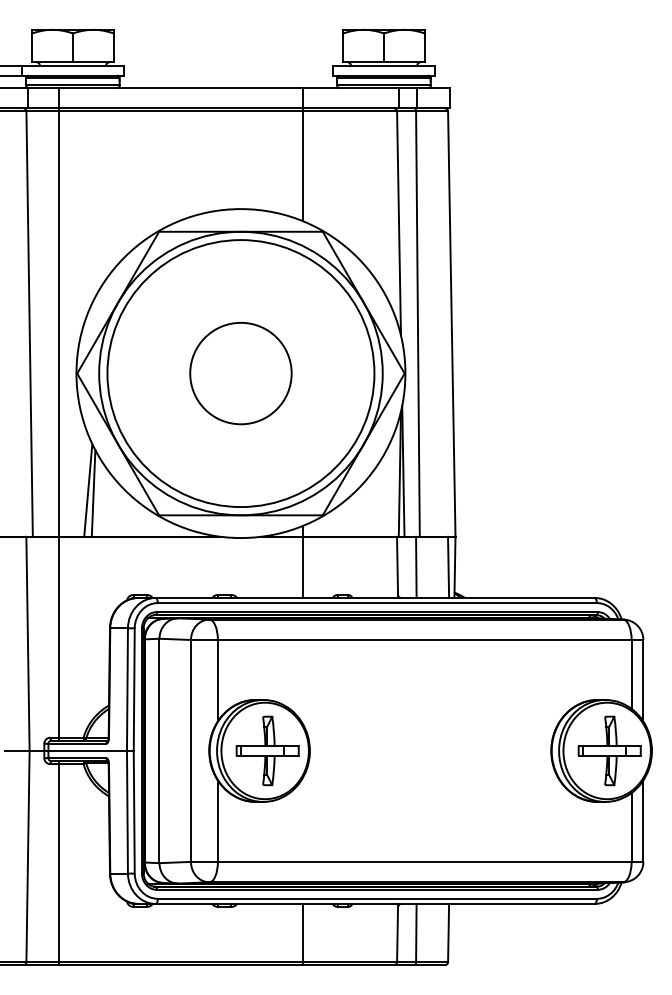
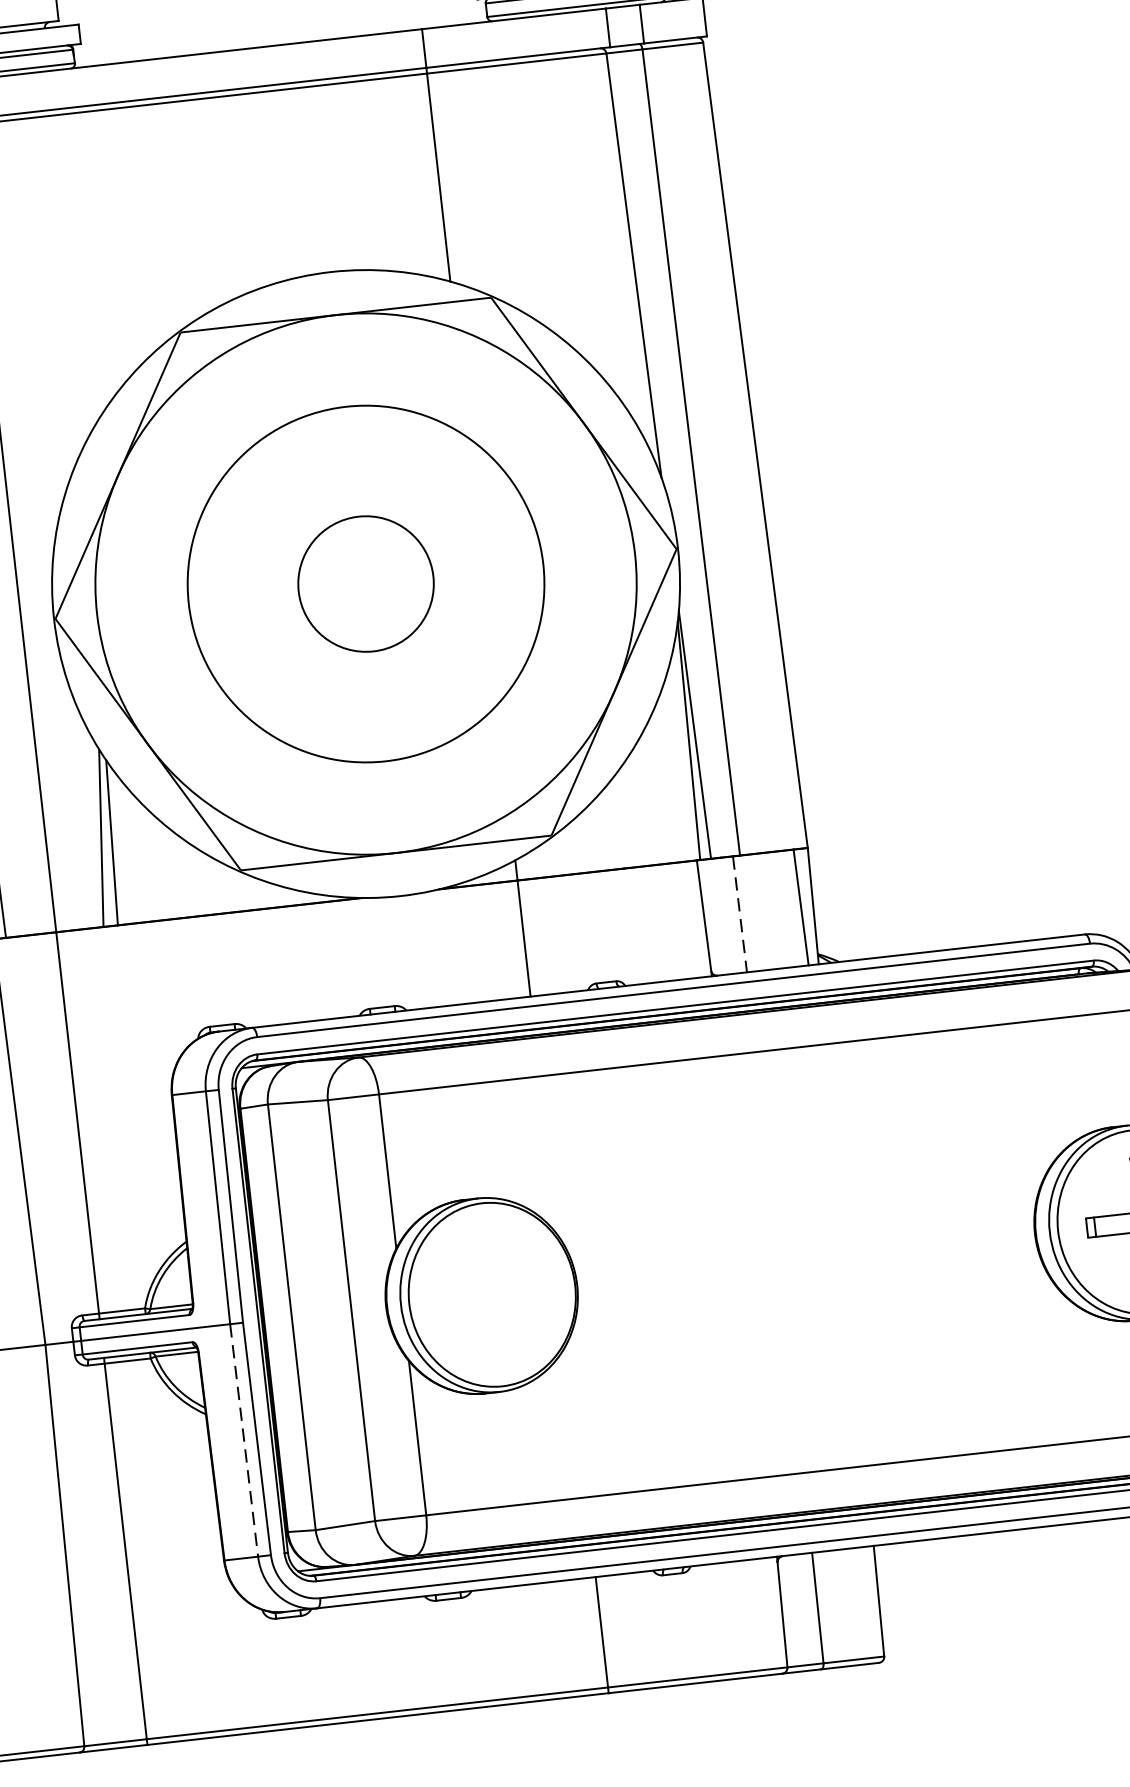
circle: (240, 373) -> (365, 584), size x0.7
circle: (240, 373) -> (365, 584), size x0.7
line: (416, 567) -> (740, 914), solid -> dashed
part: (267, 750) -> (496, 1293), removed
line: (127, 812) -> (244, 1440), solid -> dashed

